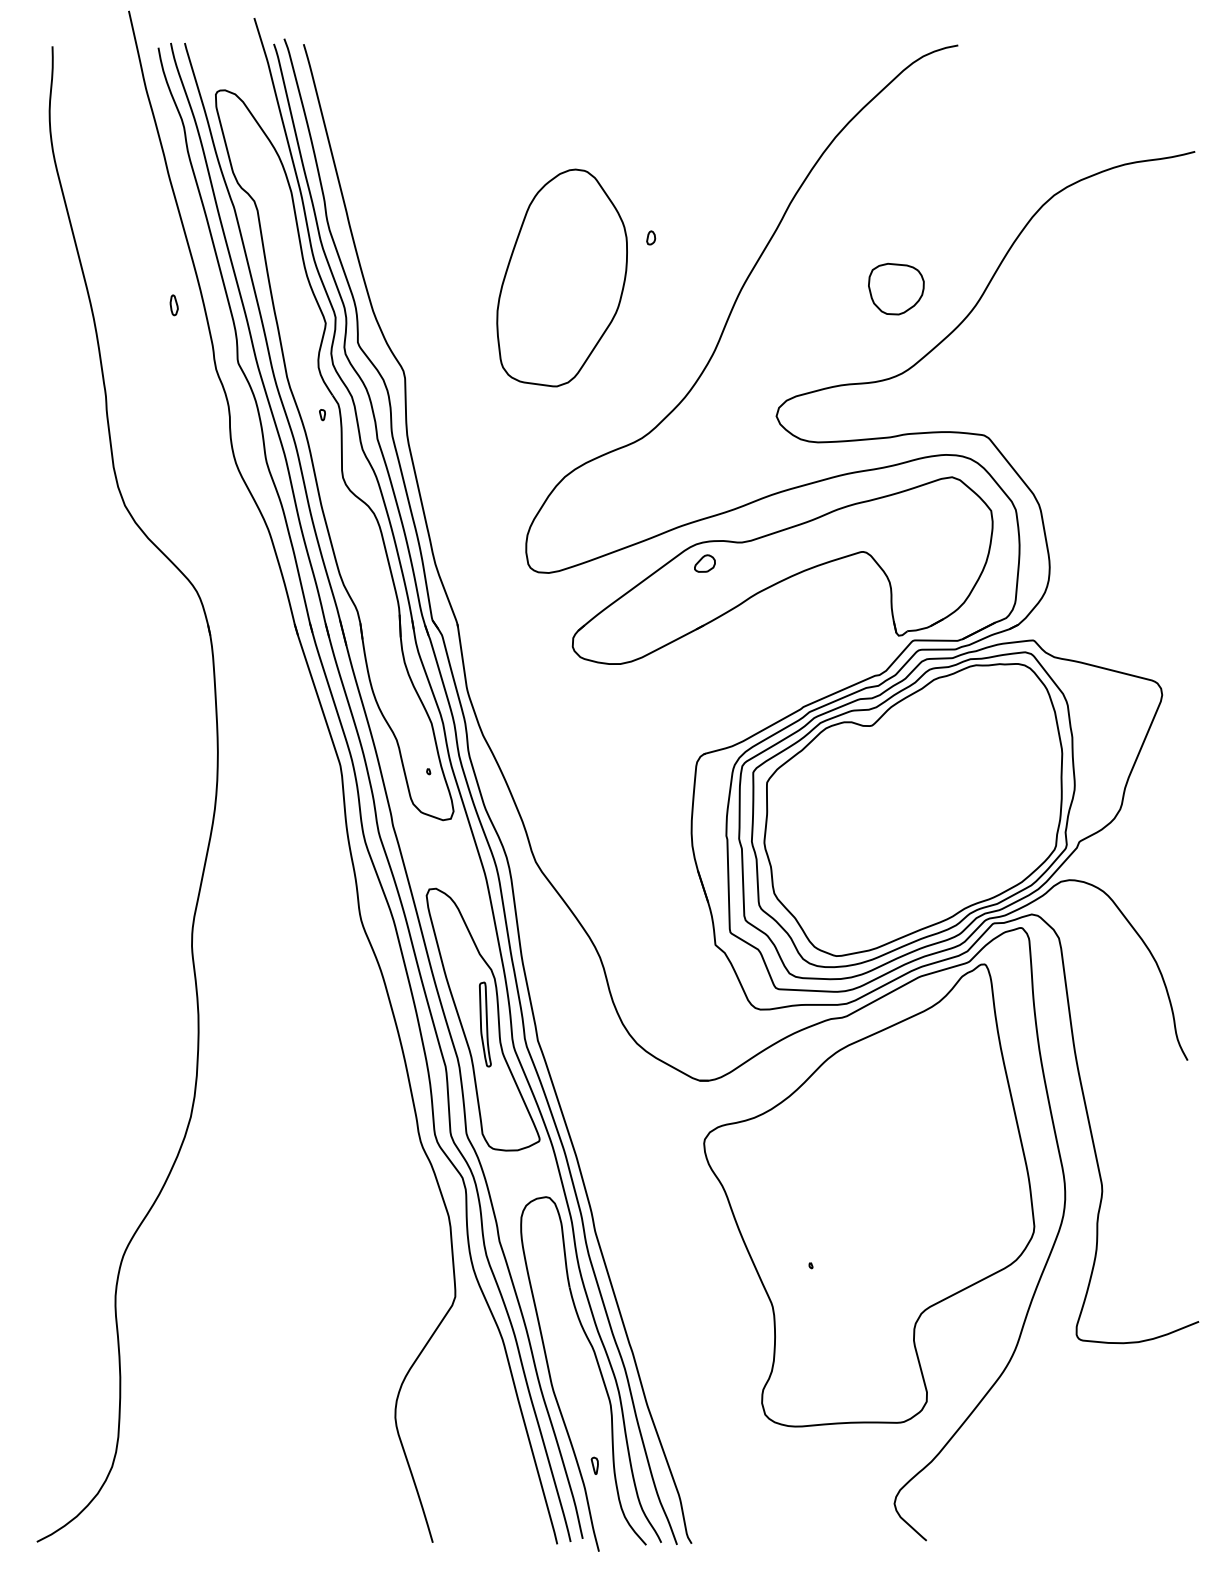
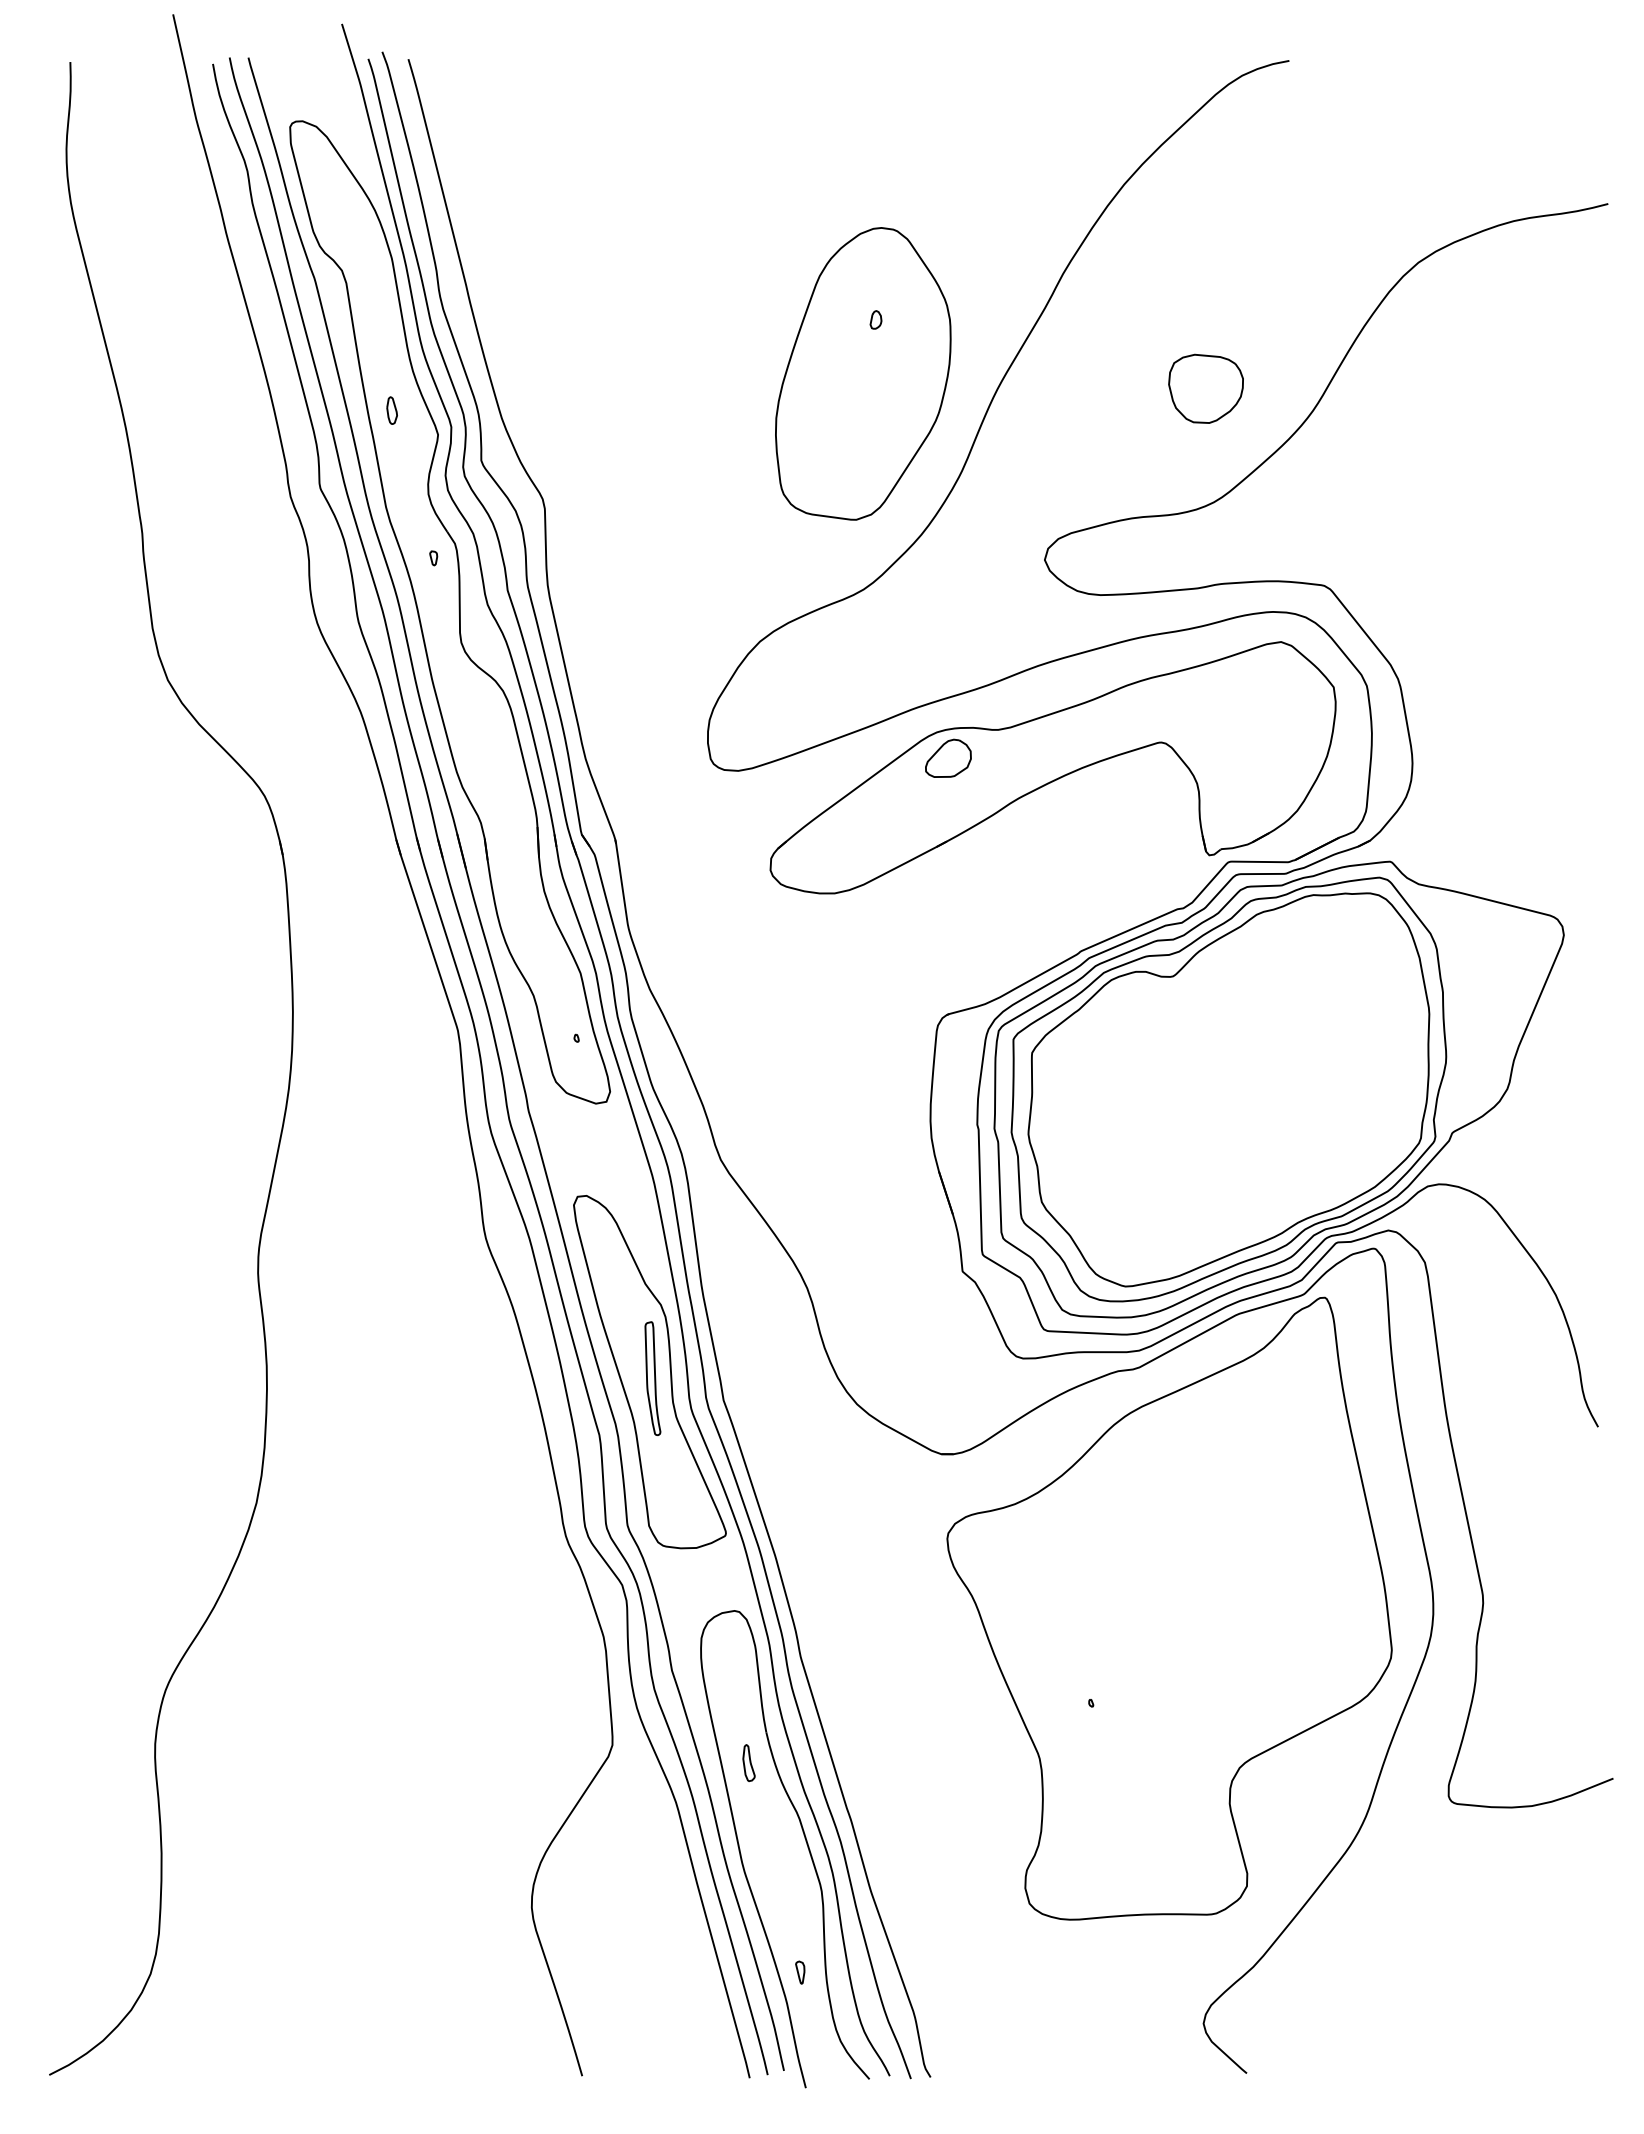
part: (562, 277) -> (863, 373), moved
part: (173, 305) -> (391, 410), moved
part: (704, 563) -> (948, 757), size x1.67
part: (556, 1309) -> (748, 1762), added

